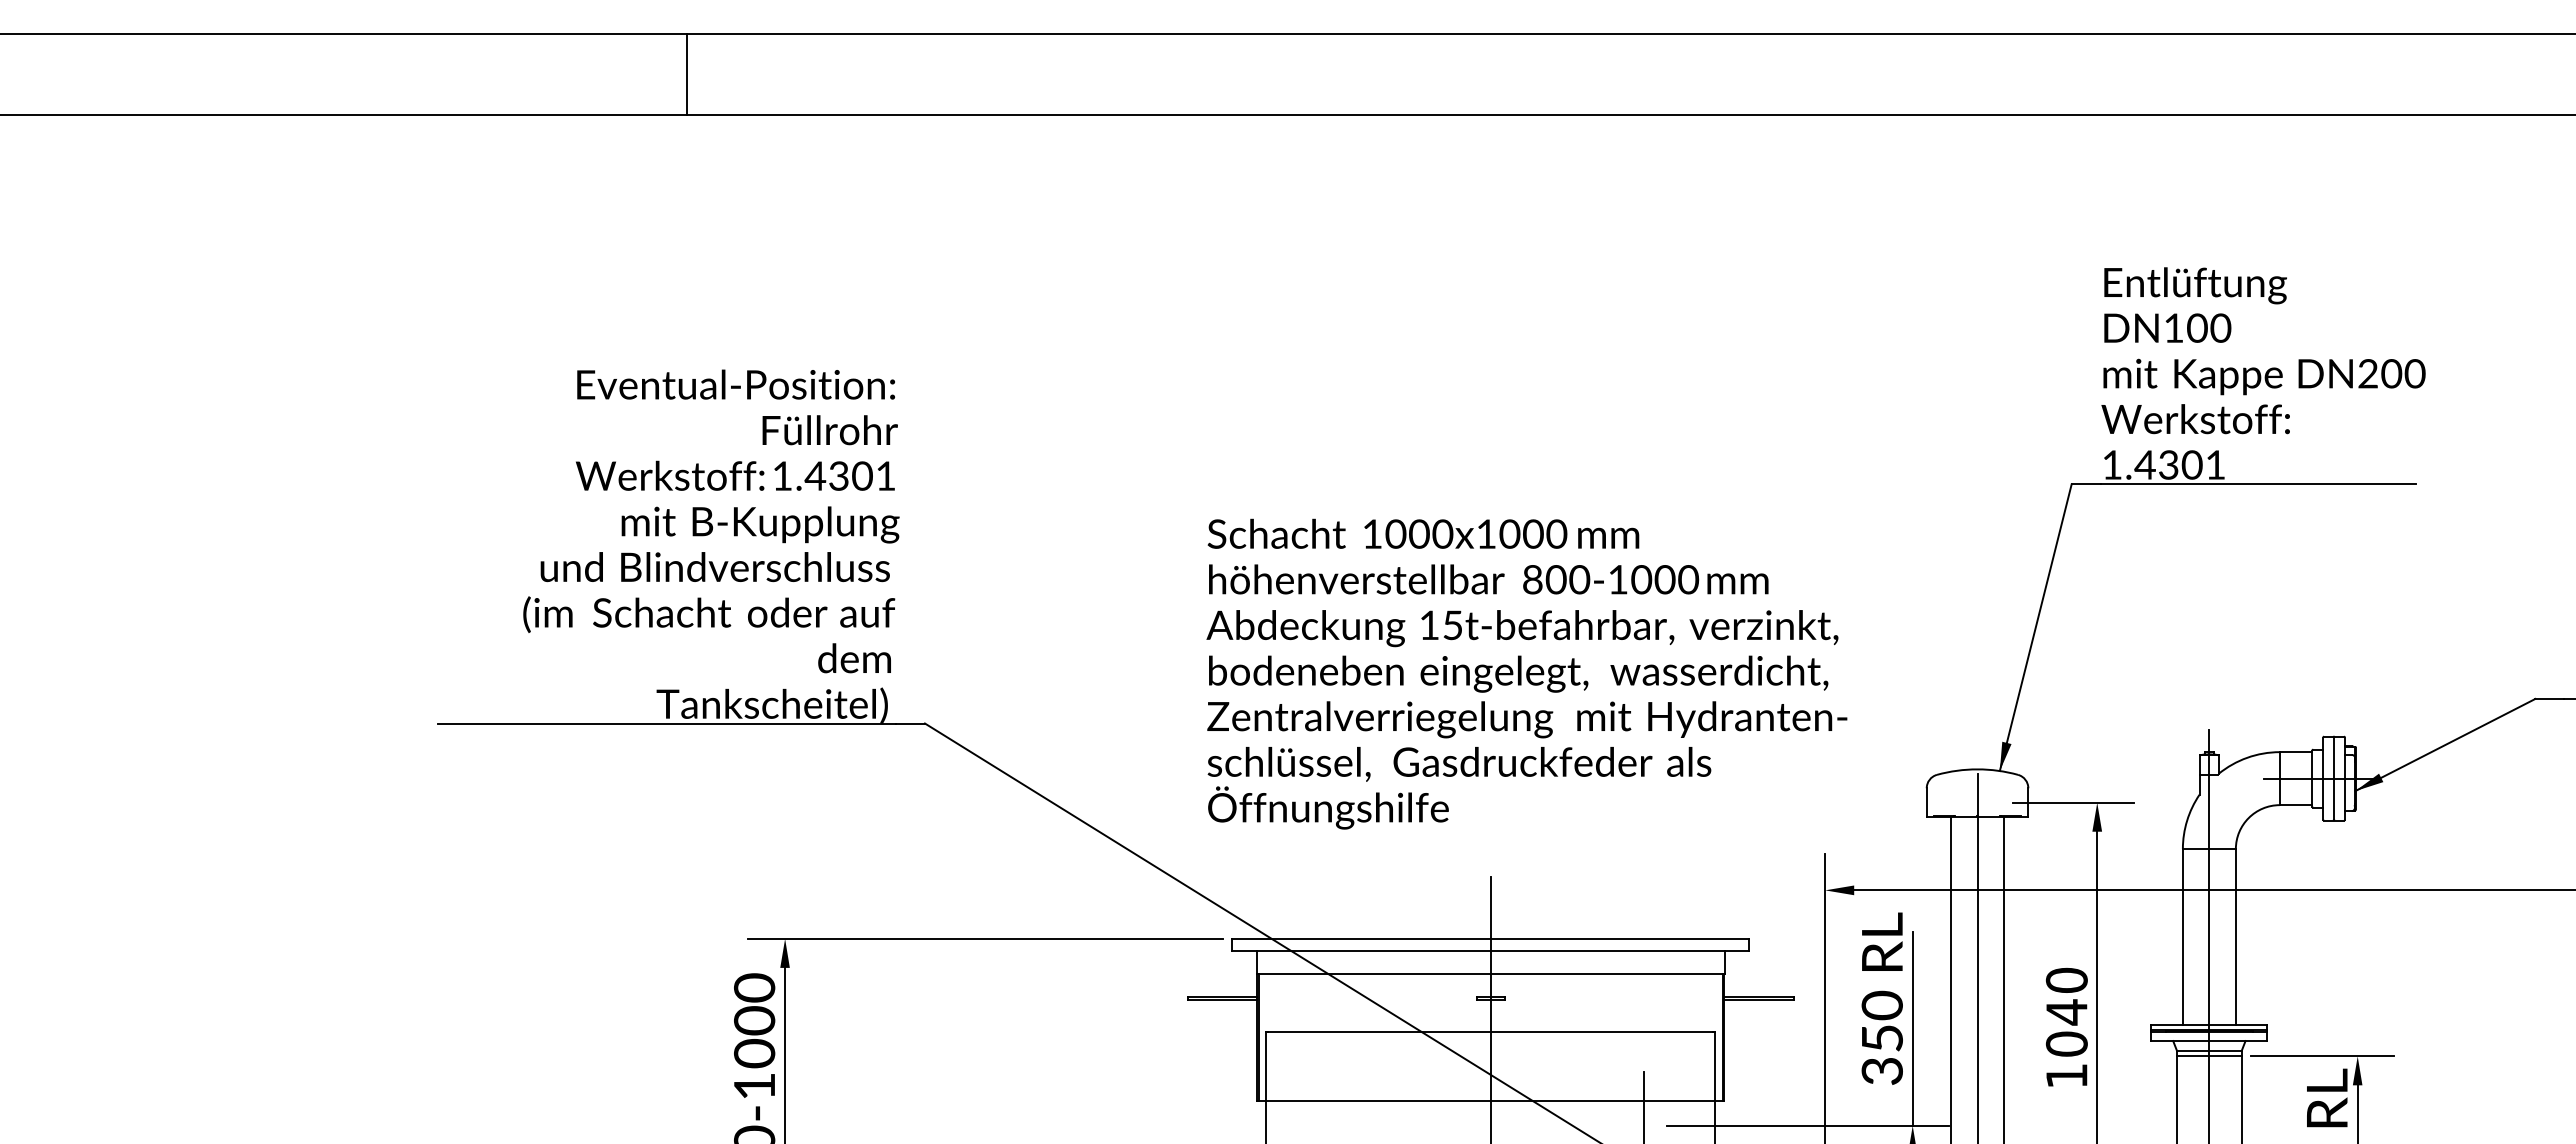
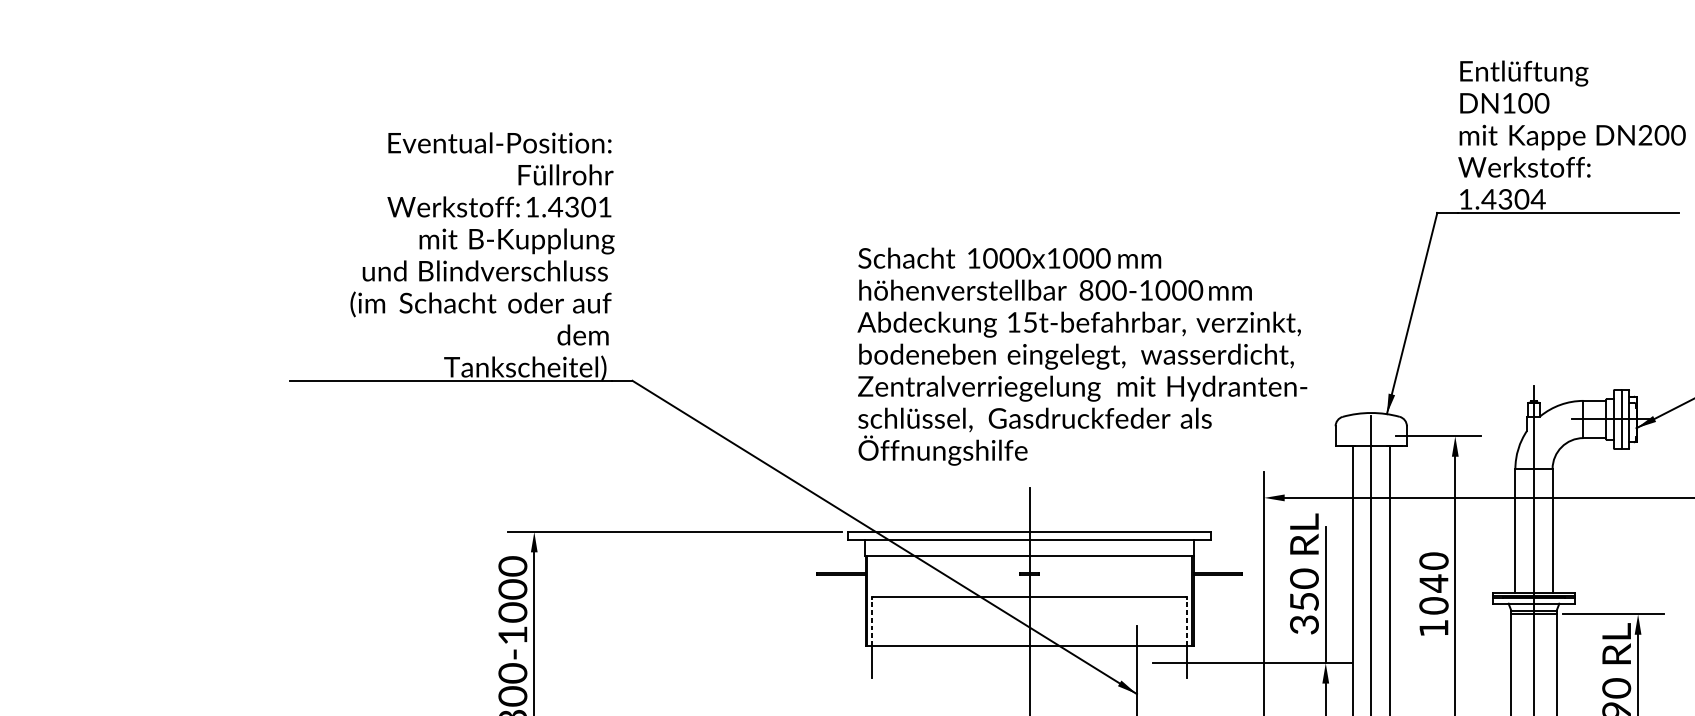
text: (2215, 464) -> (1538, 198), 1.4301 -> 1.4304
text: (1526, 673) -> (1082, 356), moved
line: (1266, 1066) -> (872, 621), solid -> dashed
line: (1715, 1066) -> (1187, 621), solid -> dashed

